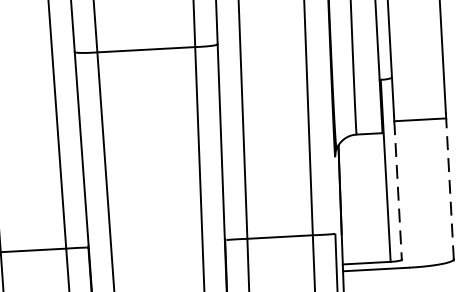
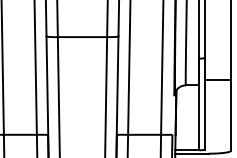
line: (450, 187) -> (231, 114), dashed -> solid
line: (398, 190) -> (205, 114), dashed -> solid

